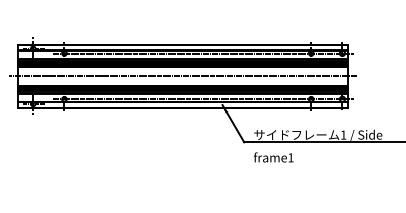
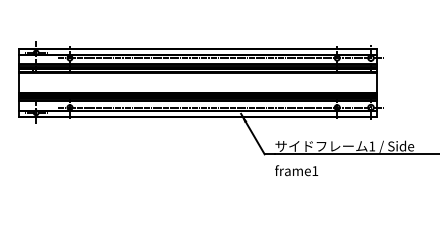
line: (182, 76) -> (197, 82), removed

